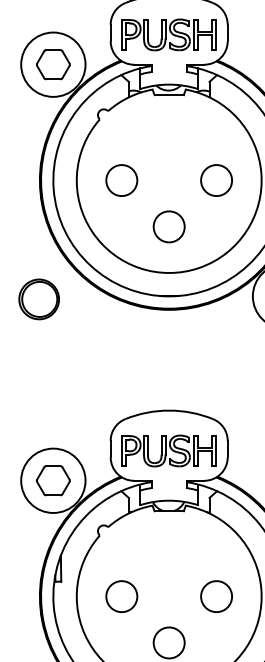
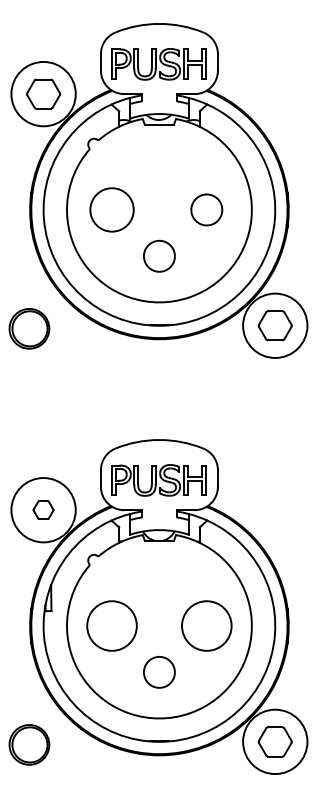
circle: (121, 180) -> (111, 209), size x1.4
part: (53, 480) -> (43, 509), size x0.6
circle: (121, 596) -> (111, 625), size x1.6
circle: (216, 596) -> (206, 625), size x1.6

